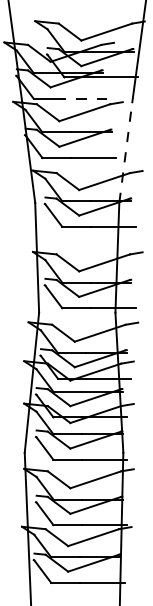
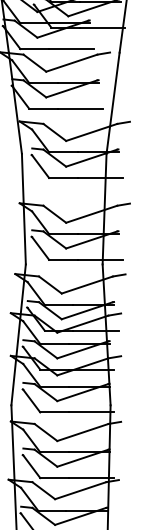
line: (84, 98) -> (71, 48), dashed -> solid
line: (125, 152) -> (112, 103), dashed -> solid

